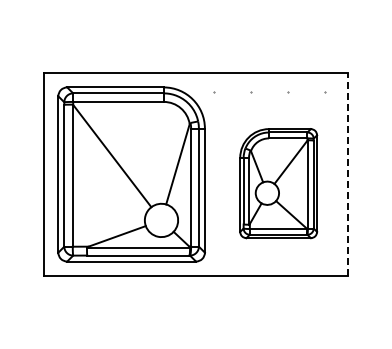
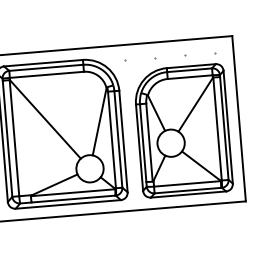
line: (347, 174) -> (238, 118), dashed -> solid
part: (278, 183) -> (183, 130), size x1.43

